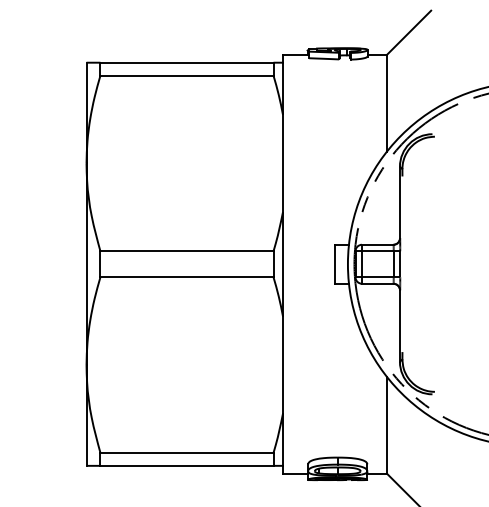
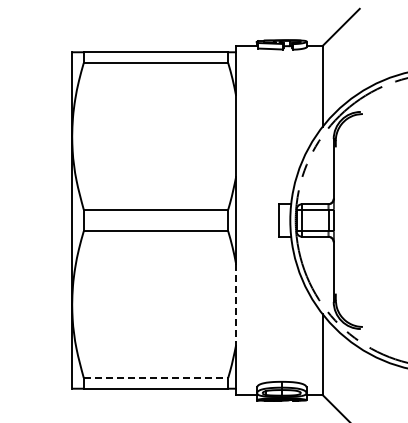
line: (283, 364) -> (236, 304), solid -> dashed
line: (187, 452) -> (156, 377), solid -> dashed

